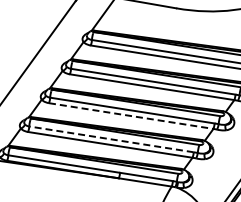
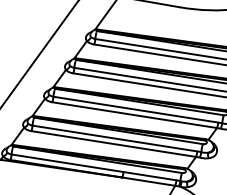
line: (131, 116) -> (134, 115), dashed -> solid
line: (111, 139) -> (114, 138), dashed -> solid

